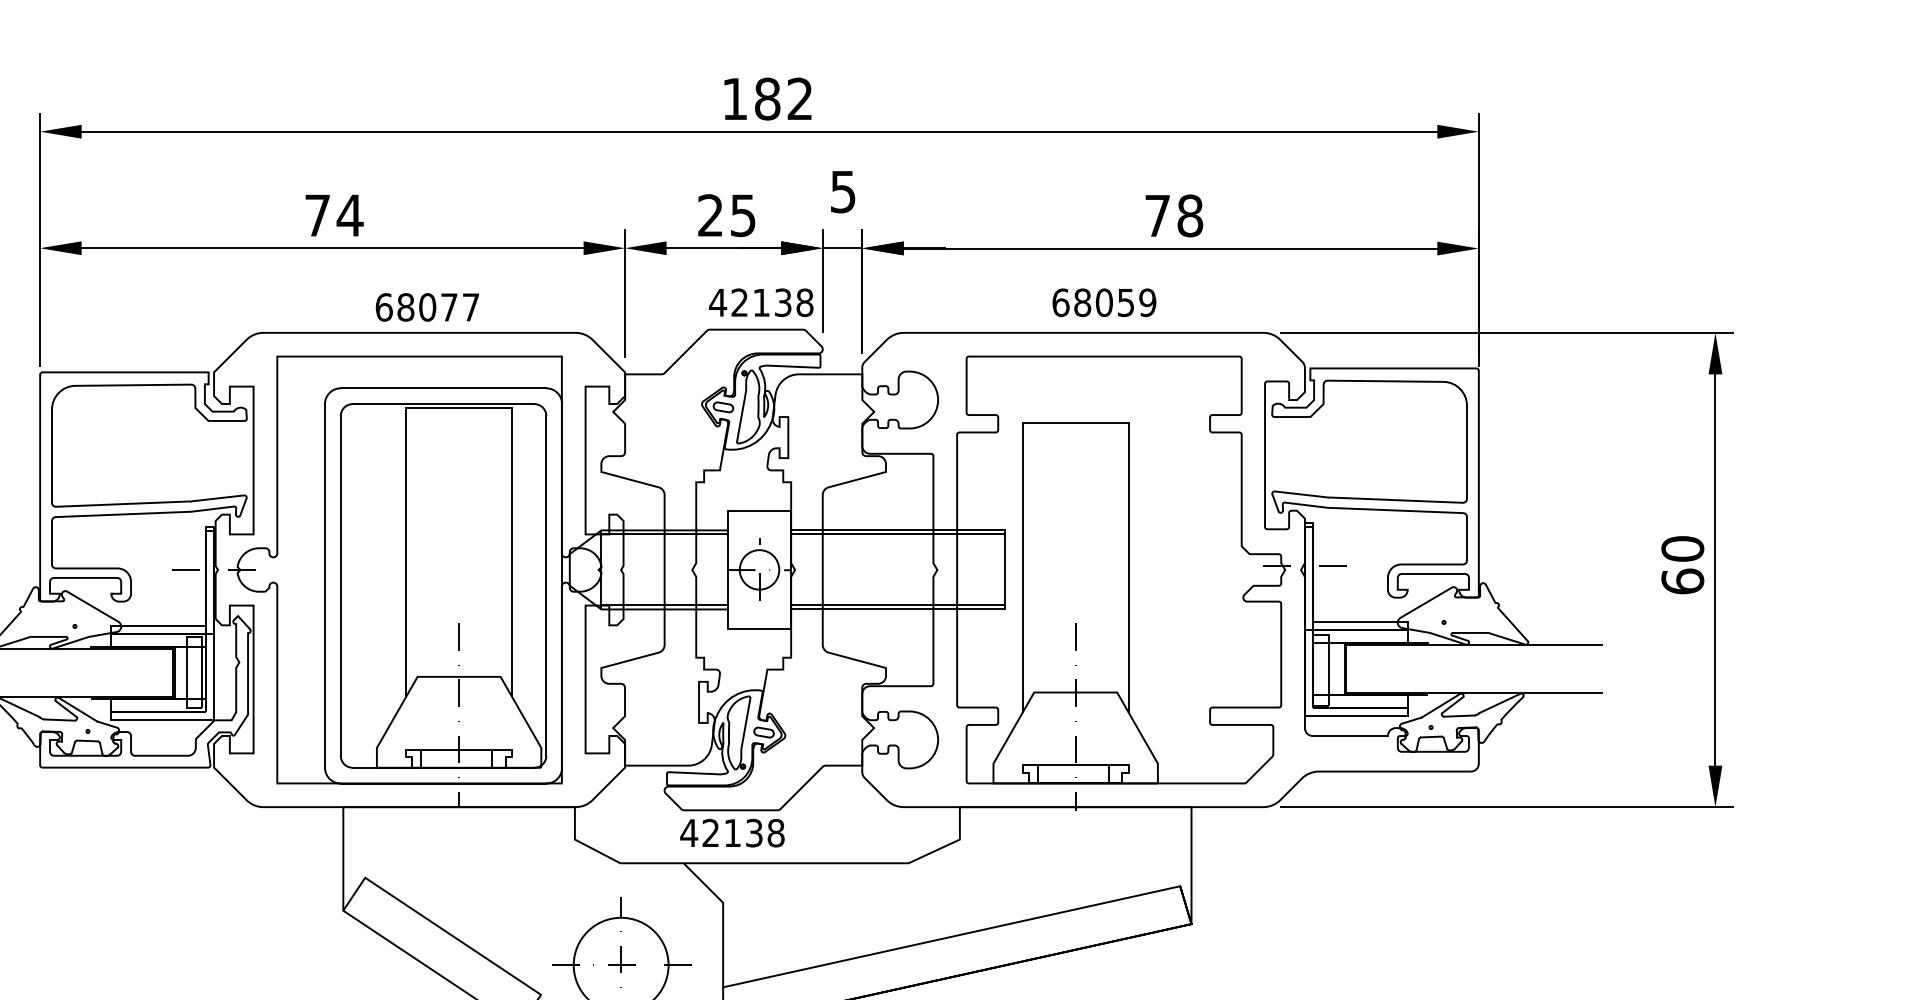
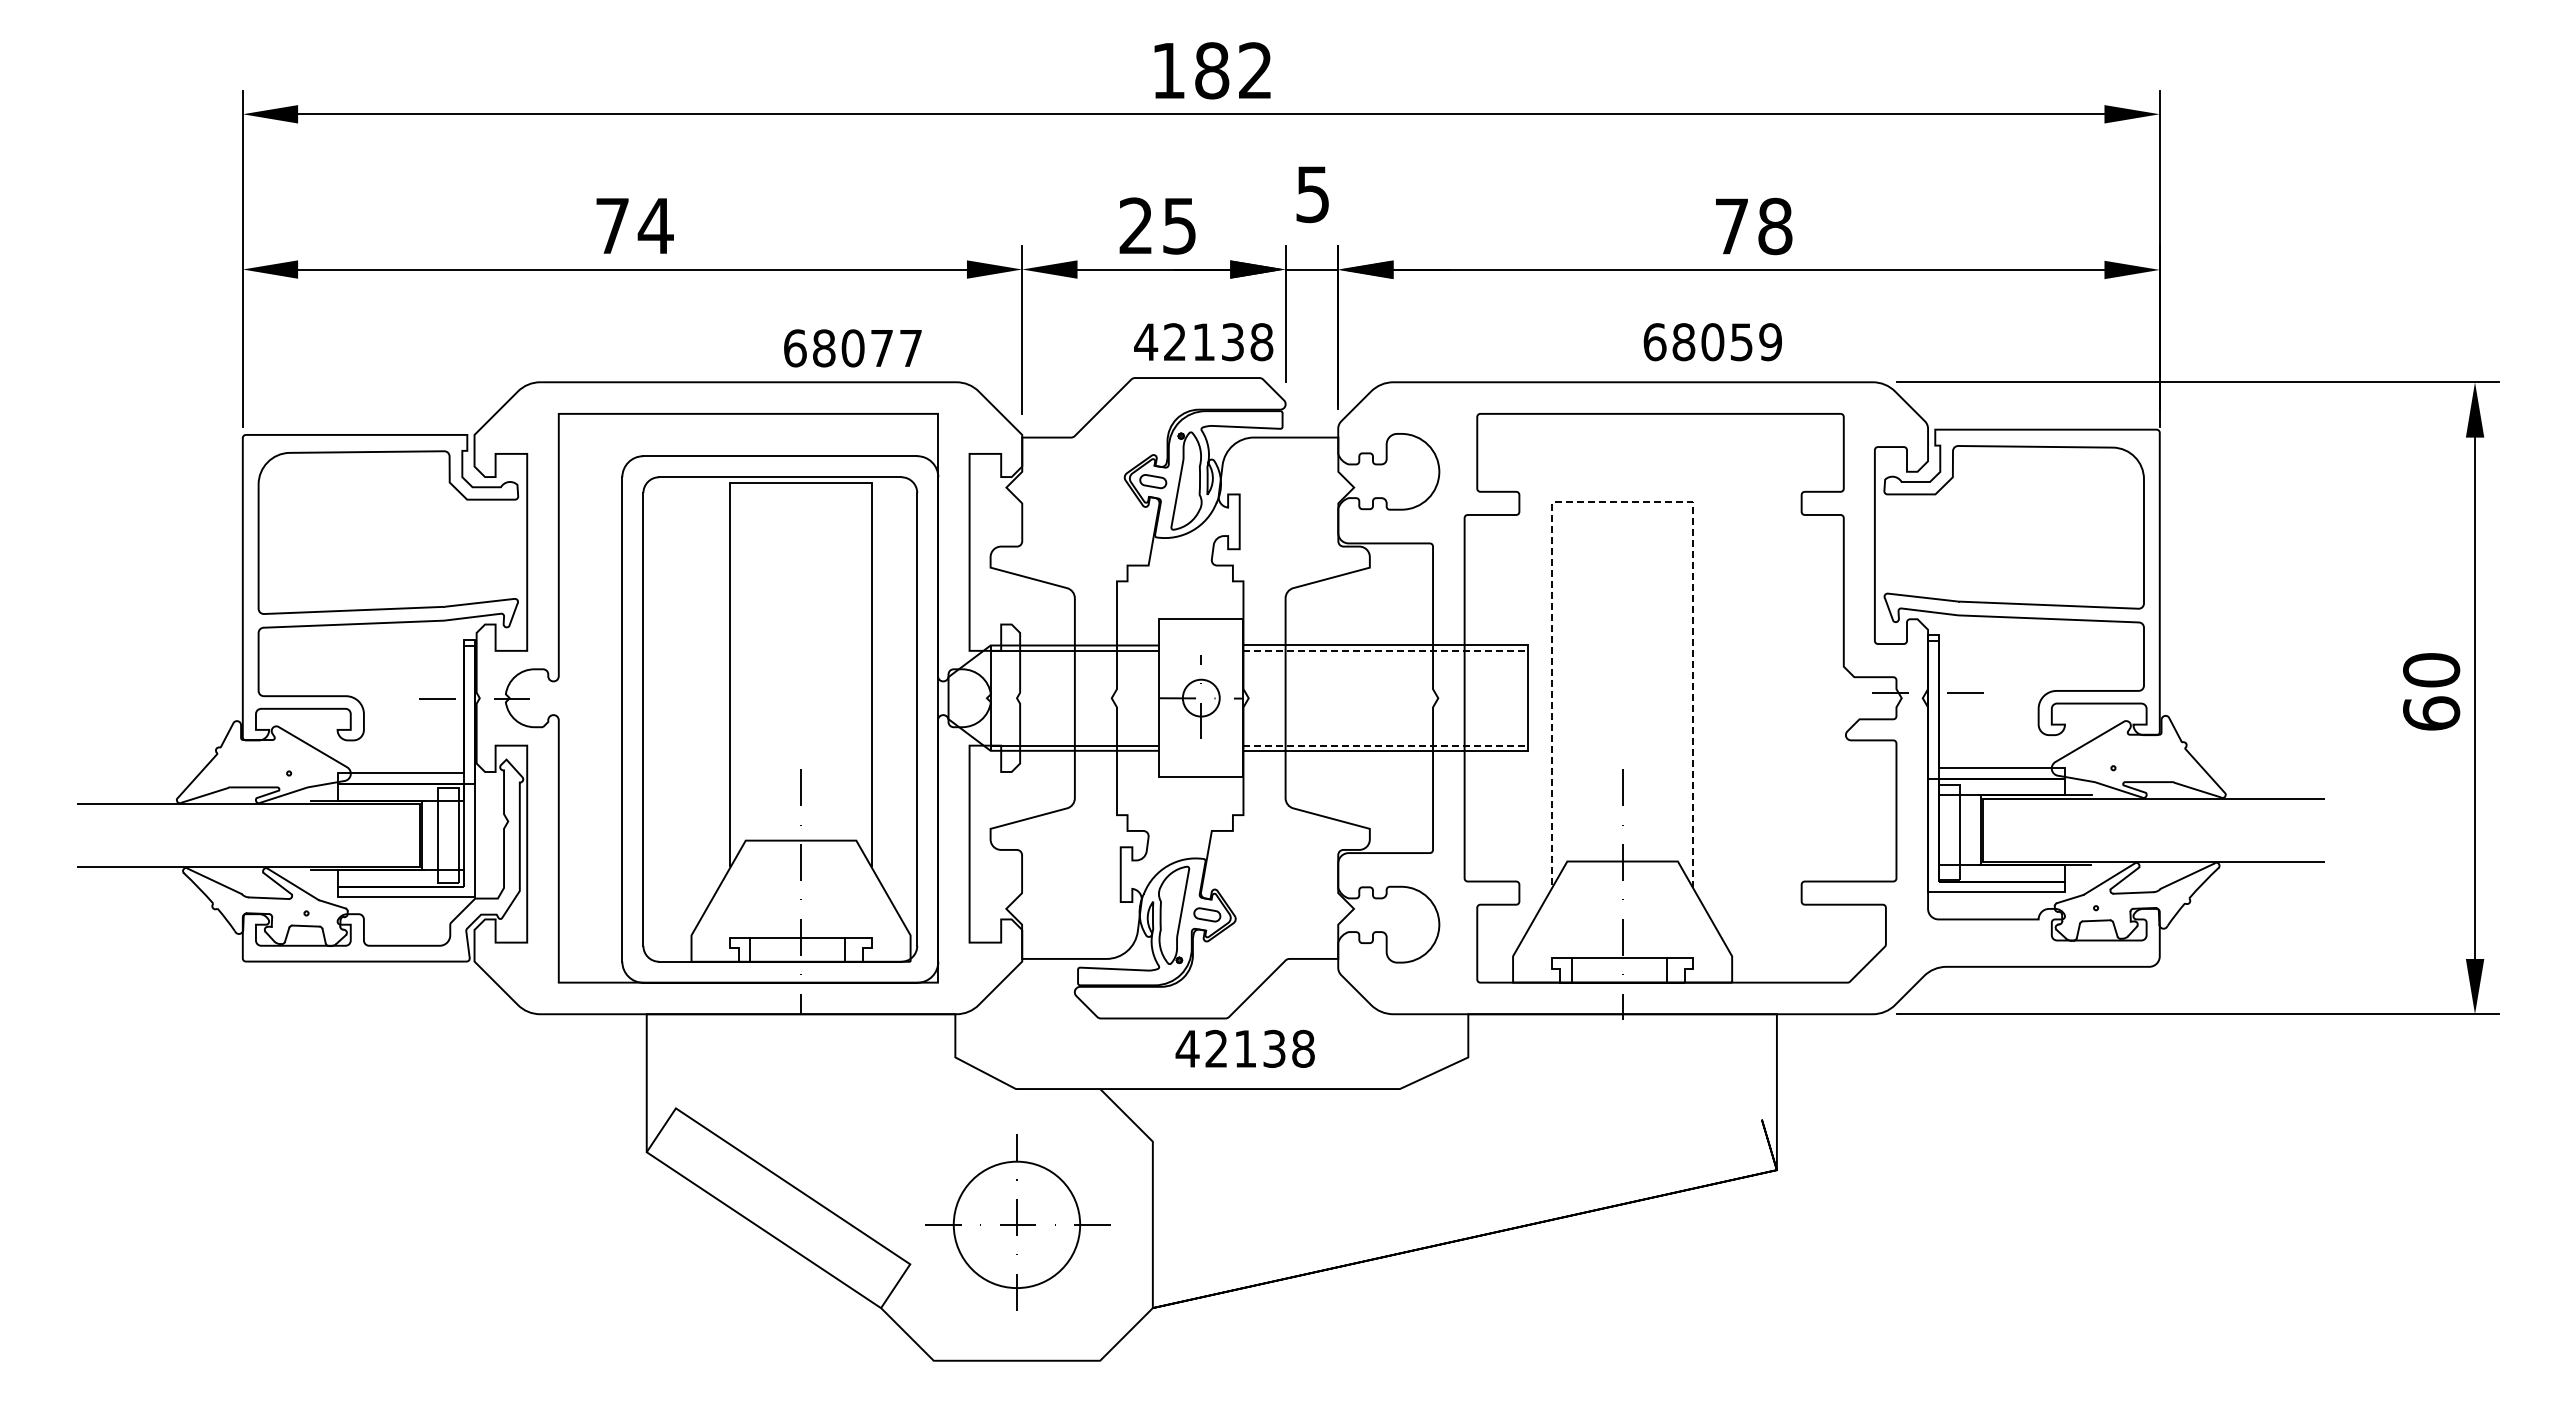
text: (1104, 303) -> (1712, 342), moved
text: (427, 307) -> (852, 348), moved
line: (1075, 423) -> (1622, 502), solid -> dashed
line: (898, 534) -> (1386, 650), solid -> dashed
circle: (759, 569) -> (1201, 697), size x0.7
line: (898, 605) -> (1386, 745), solid -> dashed
text: (731, 832) -> (1244, 1048), moved
line: (951, 936) -> (1456, 1186), removed

